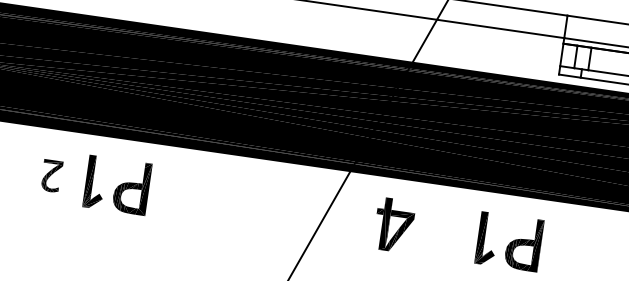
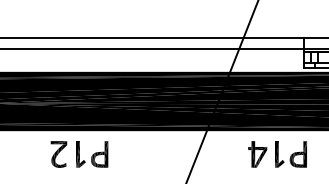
part: (50, 175) -> (58, 154), size x1.67
part: (393, 225) -> (257, 154), moved

